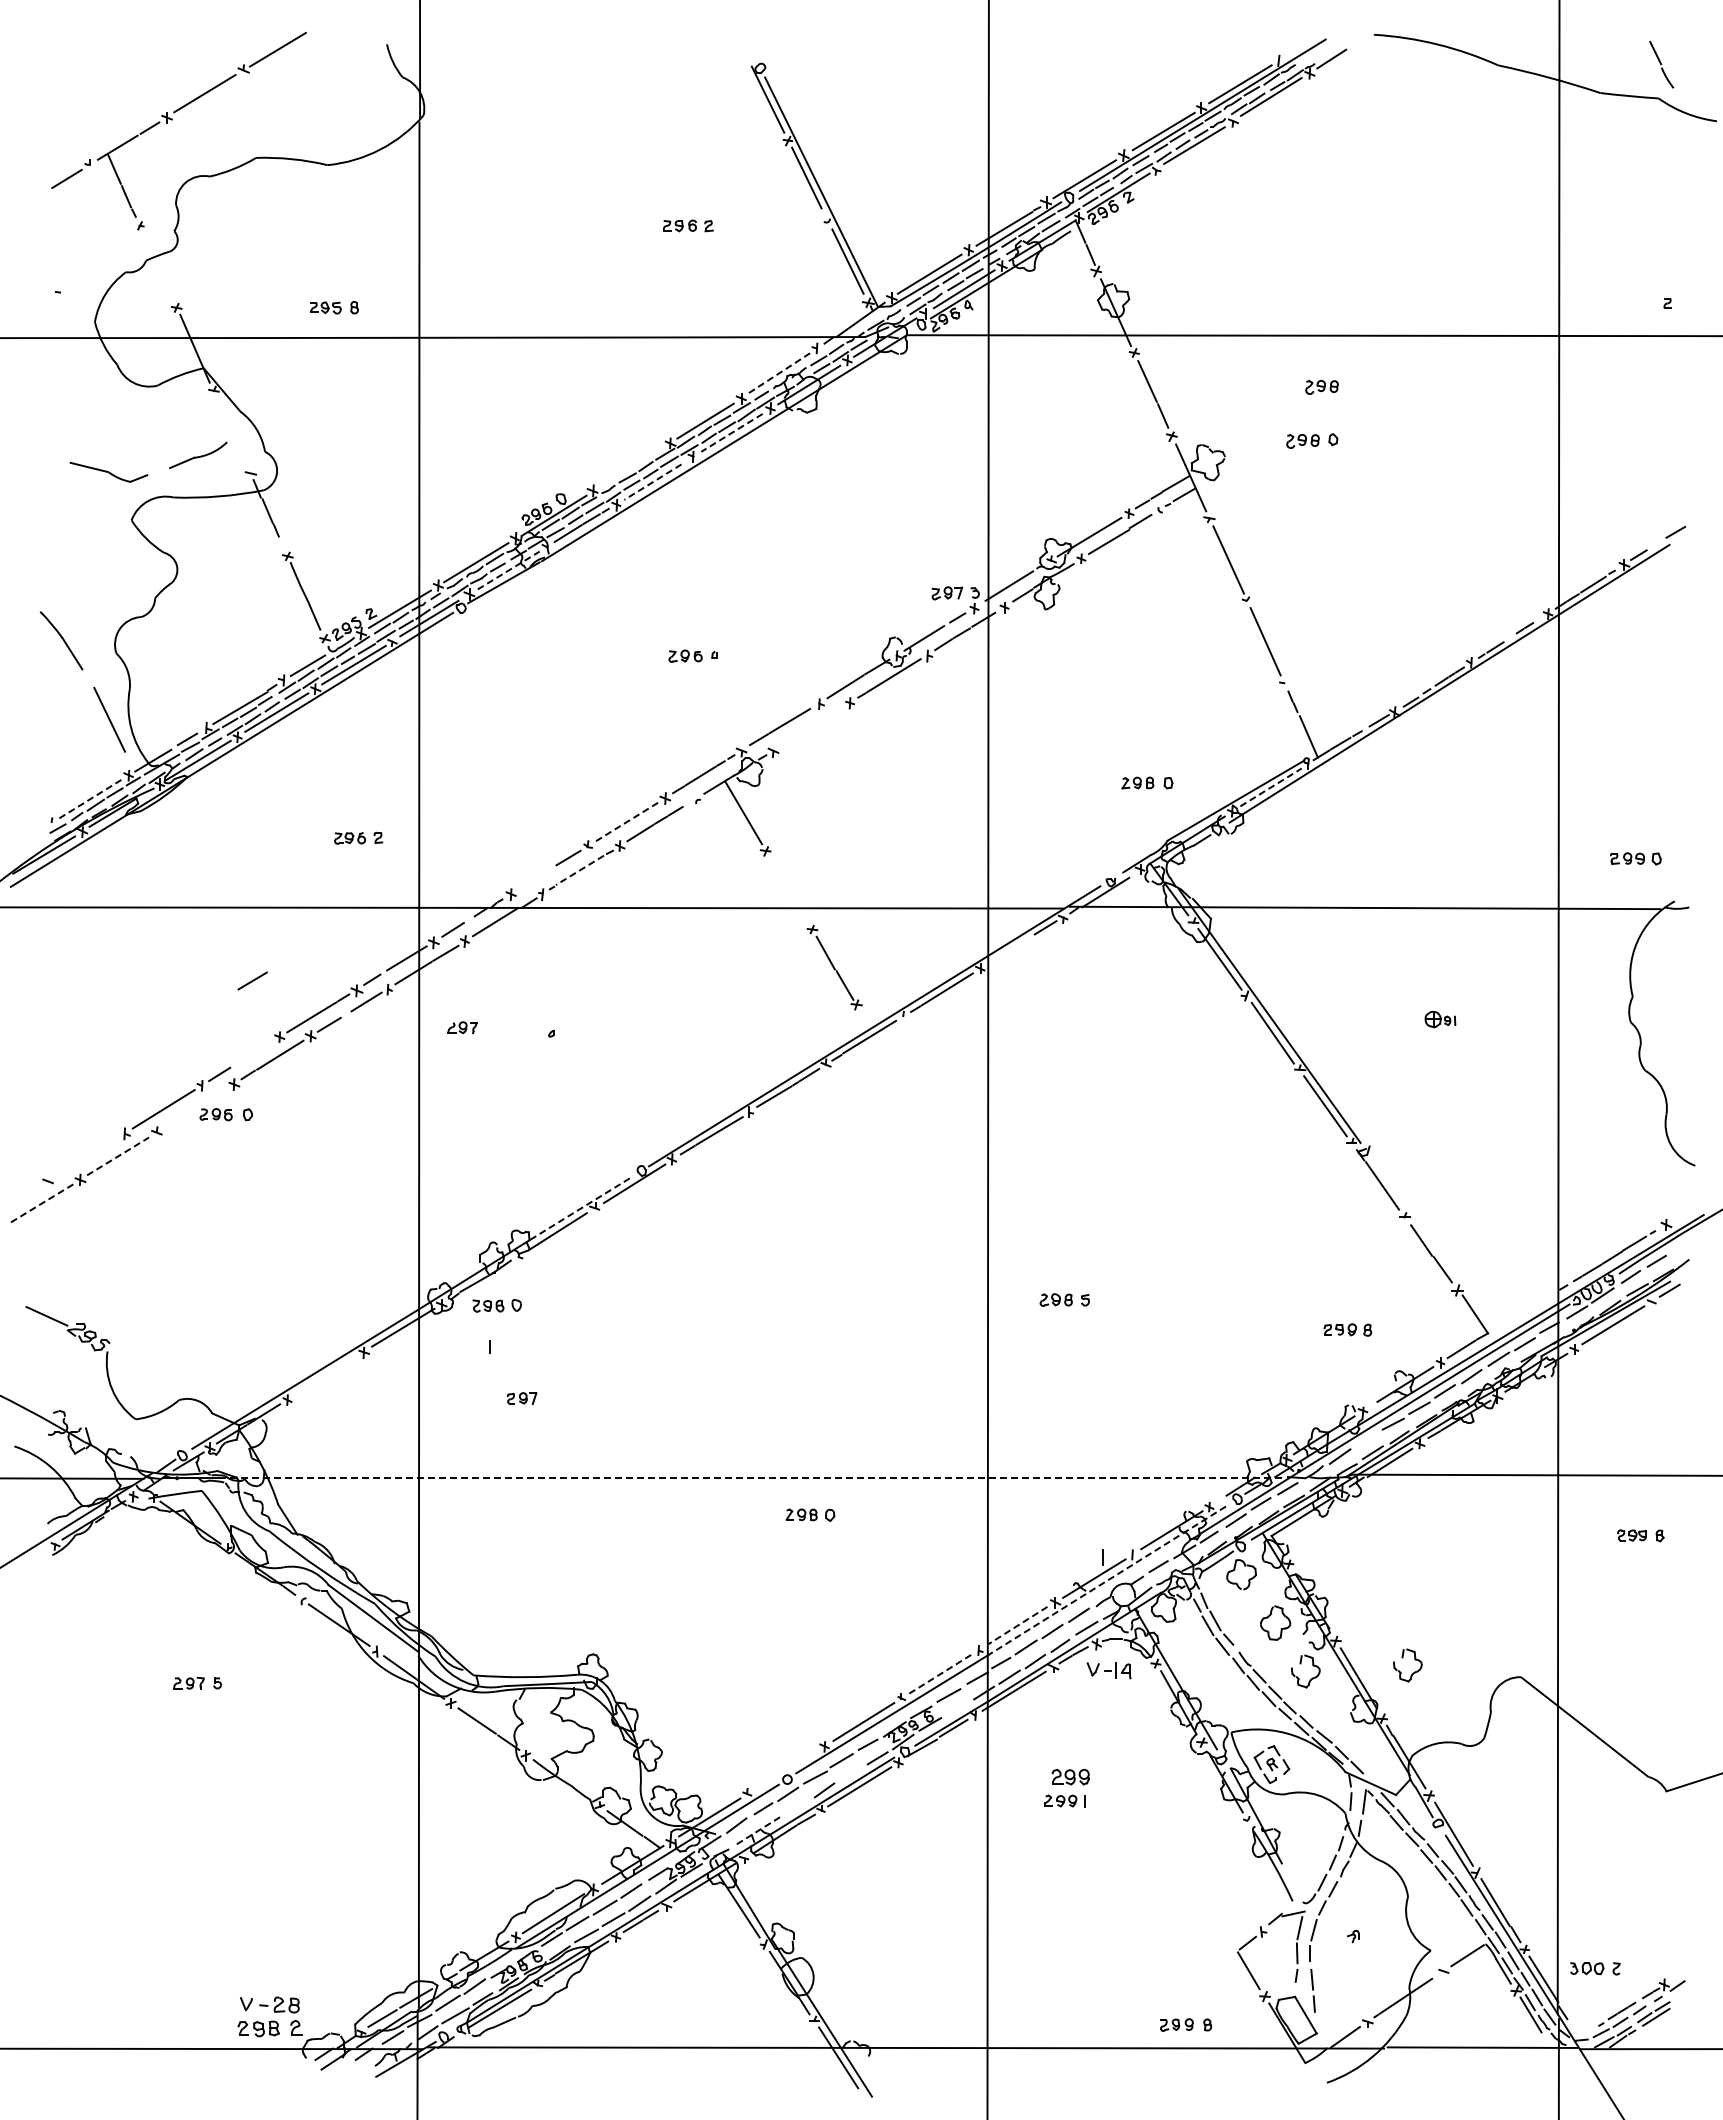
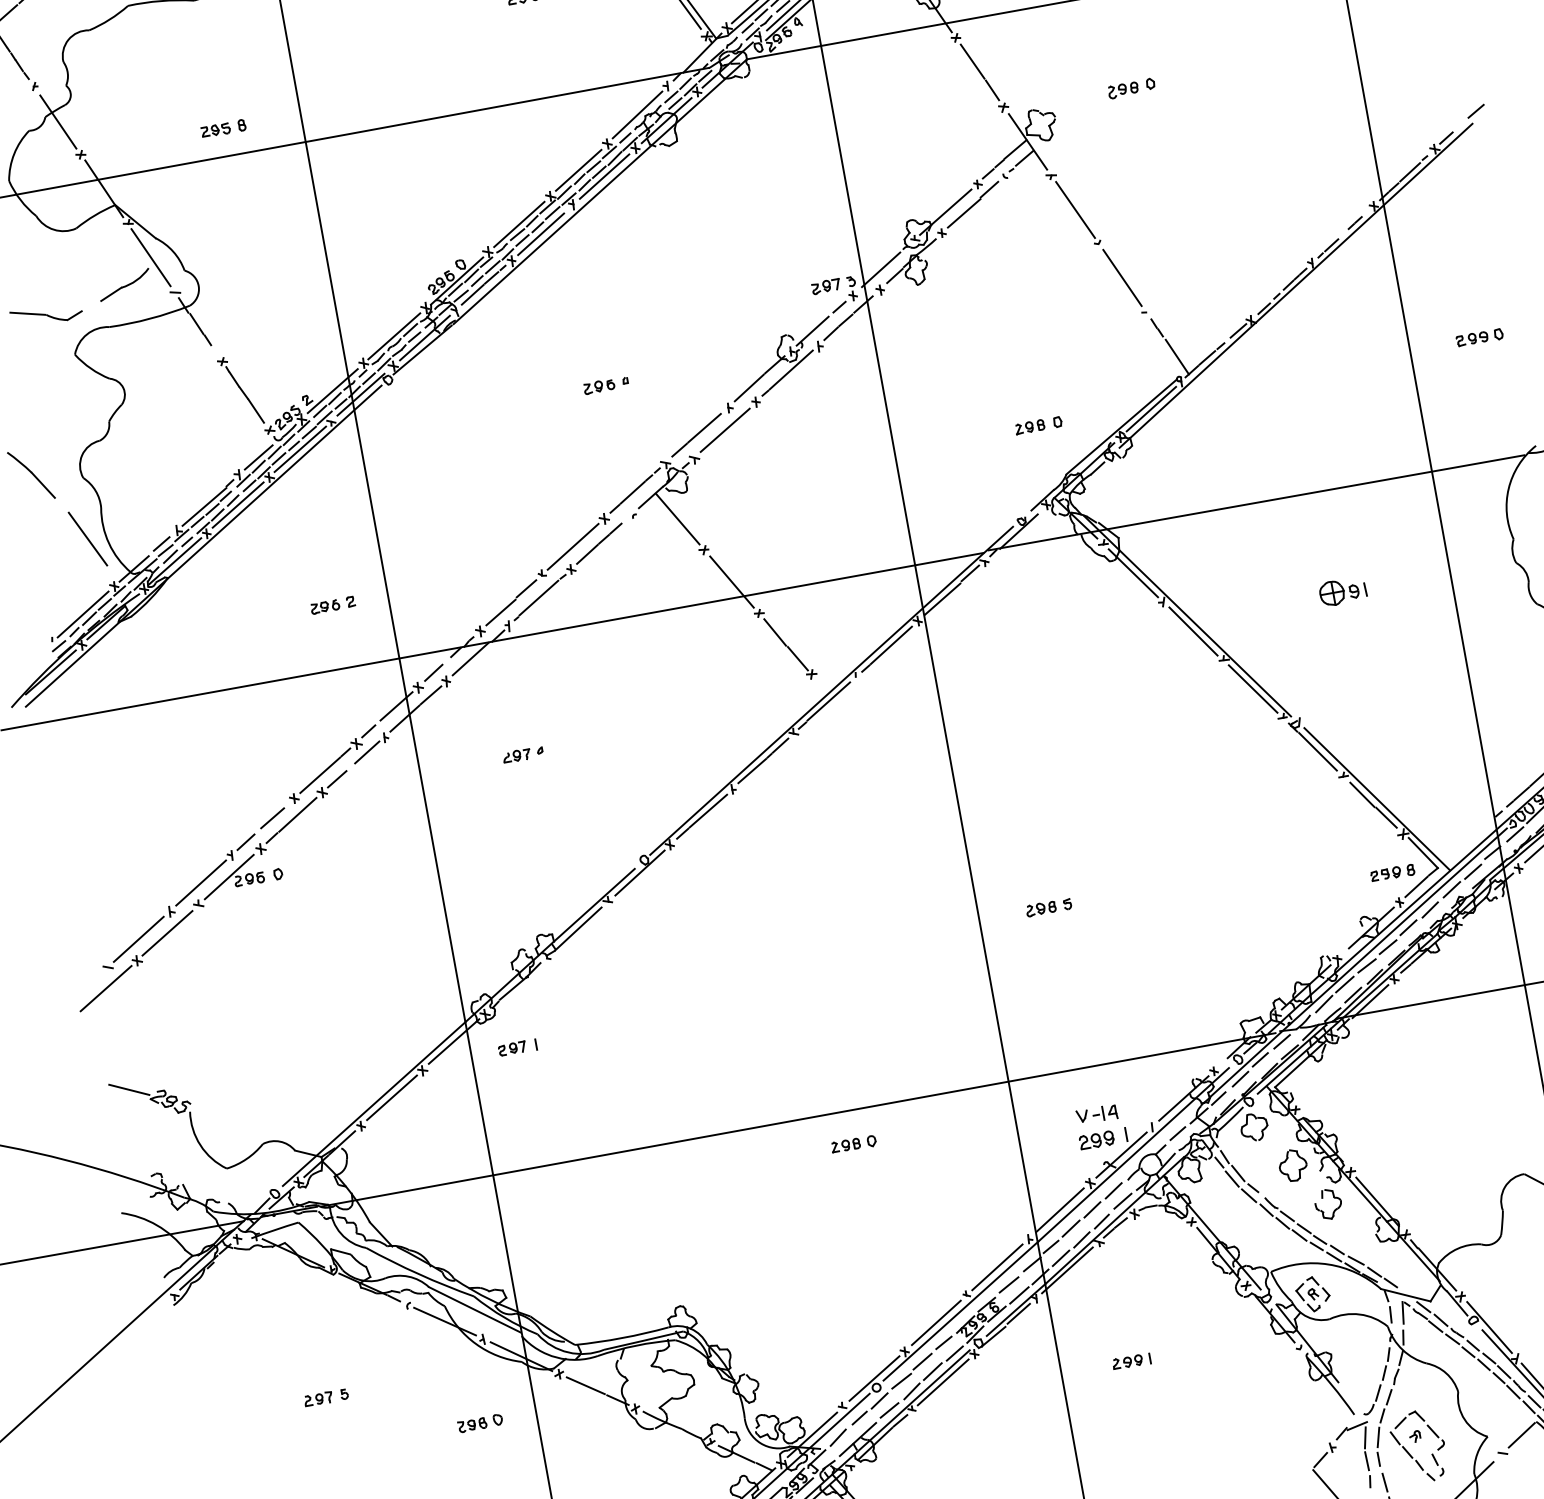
line: (158, 268) -> (57, 122), added
line: (779, 373) -> (637, 115), dashed -> solid
part: (1321, 387) -> (1131, 38), removed
line: (231, 431) -> (150, 257), added
line: (731, 433) -> (604, 177), dashed -> solid
line: (631, 467) -> (519, 224), added
line: (652, 482) -> (540, 234), dashed -> solid
line: (509, 570) -> (425, 337), dashed -> solid
line: (811, 727) -> (725, 430), added
line: (1271, 787) -> (1151, 409), dashed -> solid
line: (89, 799) -> (82, 614), dashed -> solid
line: (626, 822) -> (573, 547), dashed -> solid
part: (1635, 858) -> (1479, 337), moved
line: (579, 870) -> (538, 598), dashed -> solid
line: (536, 878) -> (500, 612), added
line: (789, 890) -> (732, 581), added
line: (1011, 949) -> (942, 598), added
line: (252, 980) -> (272, 817), moved
part: (1440, 1019) -> (1343, 591), size x1.67
part: (462, 1027) -> (516, 755), moved
line: (194, 1108) -> (228, 877), added
line: (118, 1156) -> (167, 933), dashed -> solid
line: (86, 1157) -> (139, 939), added
line: (41, 1203) -> (105, 988), dashed -> solid
line: (579, 1209) -> (594, 905), dashed -> solid
line: (1436, 1247) -> (1377, 798), added
part: (496, 1305) -> (479, 1423), moved
part: (1347, 1329) -> (1392, 872), moved
line: (325, 1375) -> (391, 1097), added
part: (522, 1398) -> (512, 1048), moved
line: (1365, 1439) -> (1344, 984), added
line: (756, 1478) -> (798, 1119), dashed -> solid
line: (1107, 1580) -> (1133, 1154), dashed -> solid
line: (1018, 1625) -> (1060, 1210), dashed -> solid
part: (1403, 1658) -> (1414, 1176), removed
part: (1108, 1670) -> (1096, 1114), moved
line: (939, 1674) -> (997, 1267), dashed -> solid
line: (957, 1708) -> (1018, 1295), added
line: (786, 1769) -> (874, 1378), added
line: (850, 1773) -> (932, 1371), added
part: (1070, 1777) -> (1096, 1140), moved
line: (796, 1806) -> (889, 1410), added
line: (757, 1831) -> (857, 1439), dashed -> solid
part: (1344, 1953) -> (1409, 1453), added

